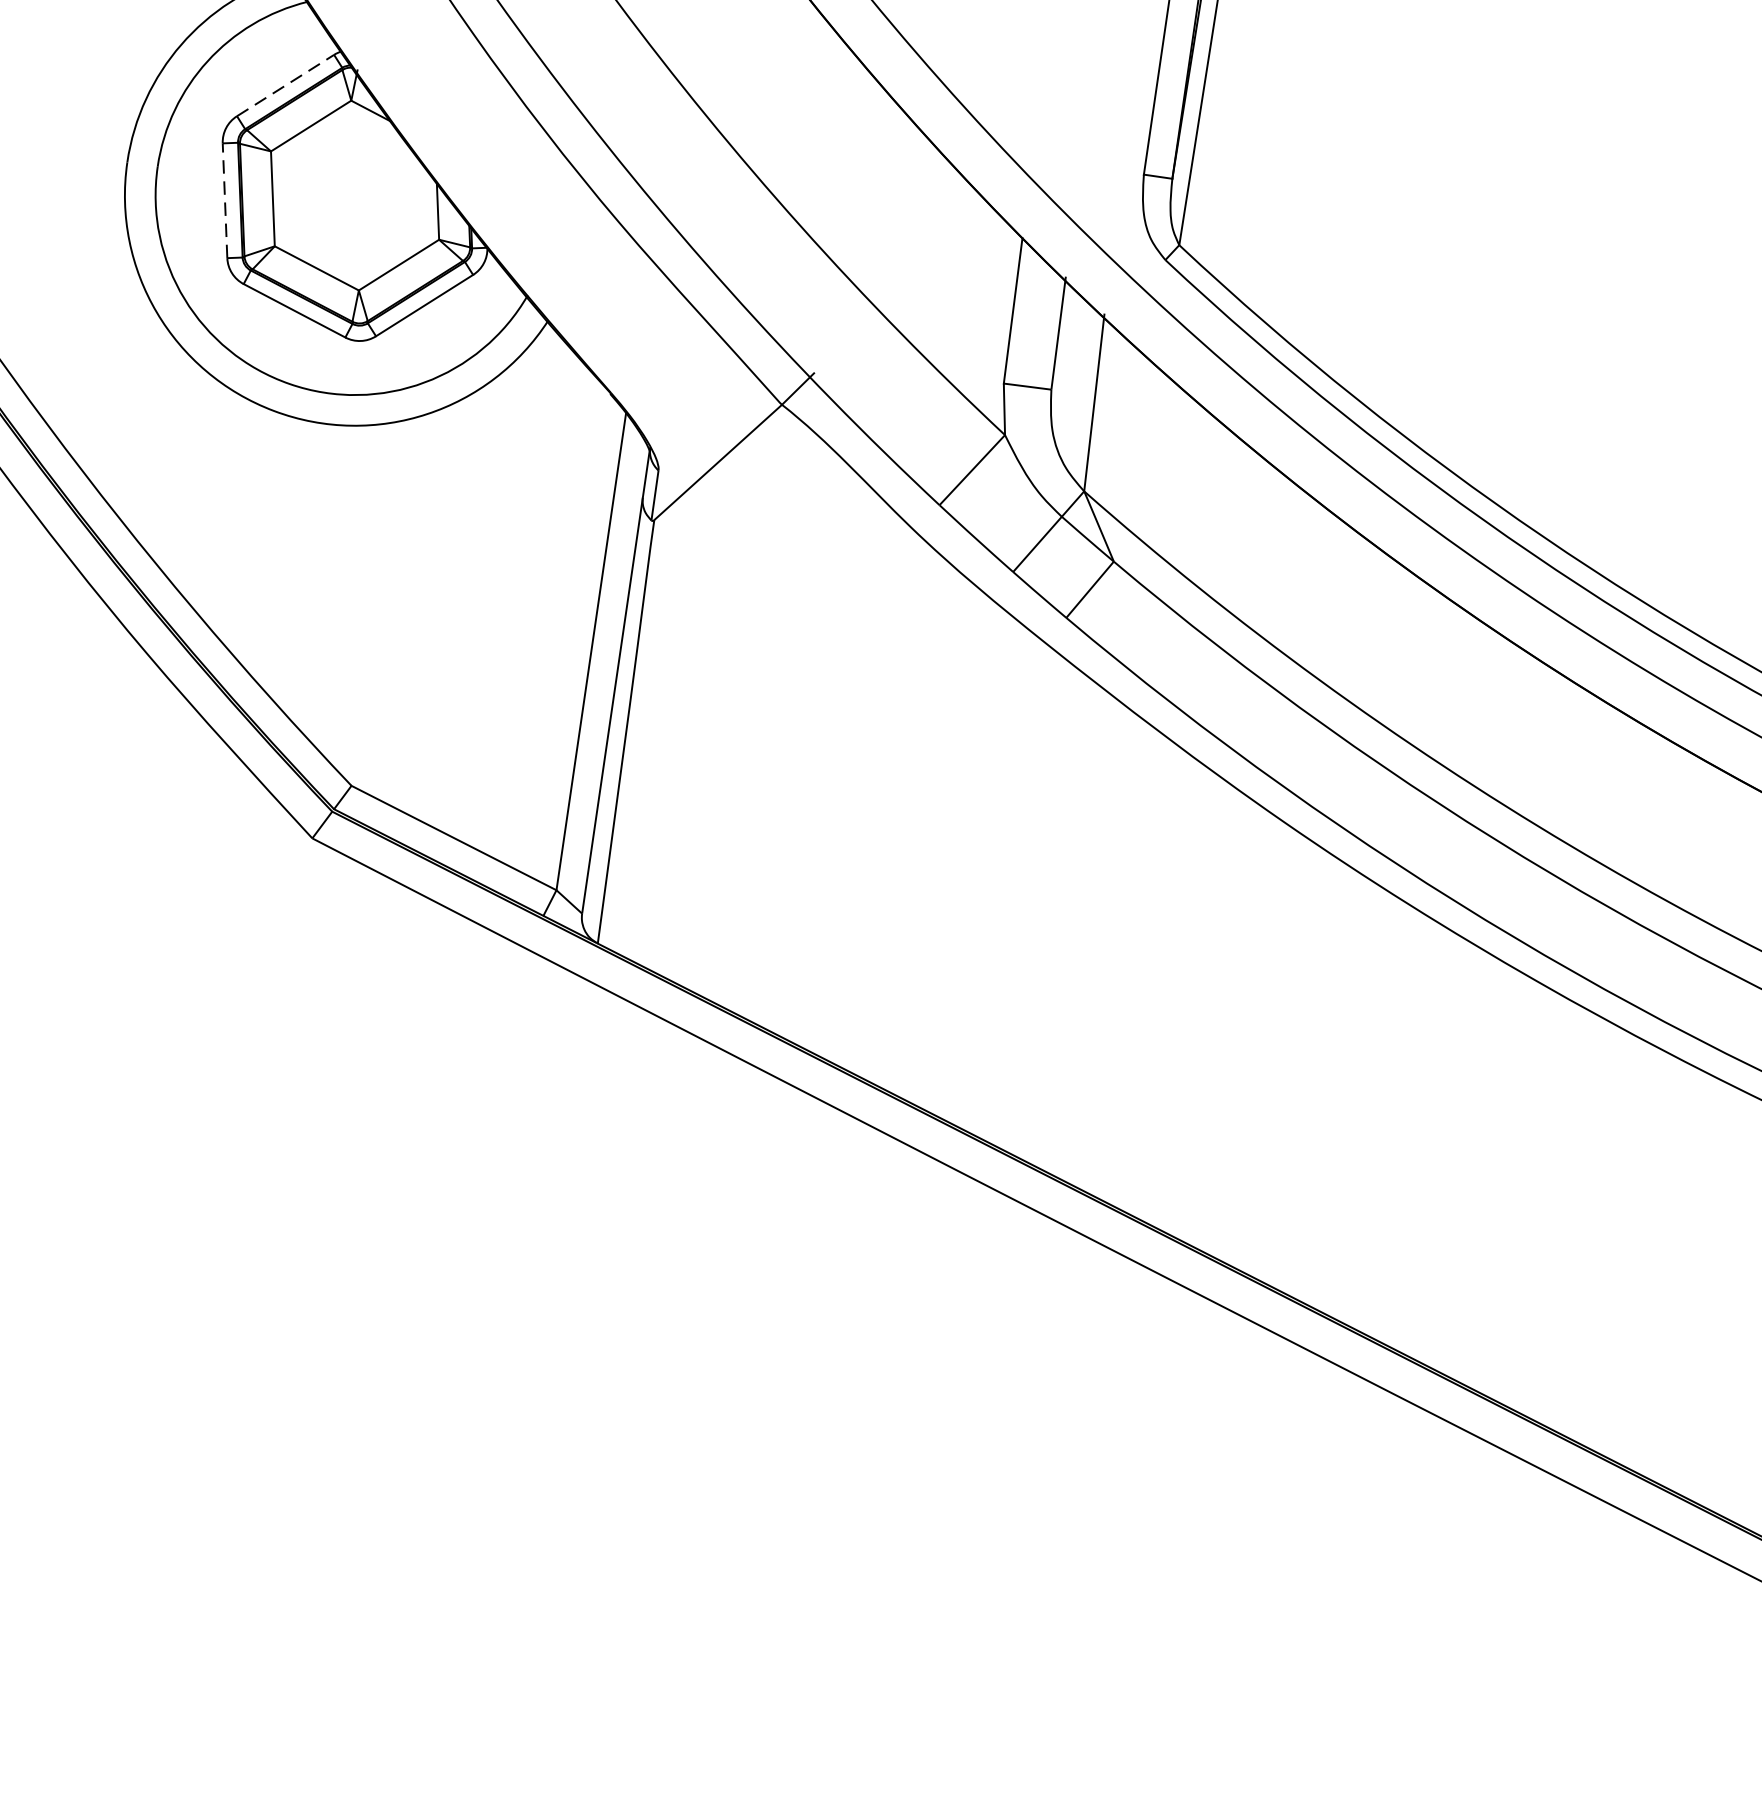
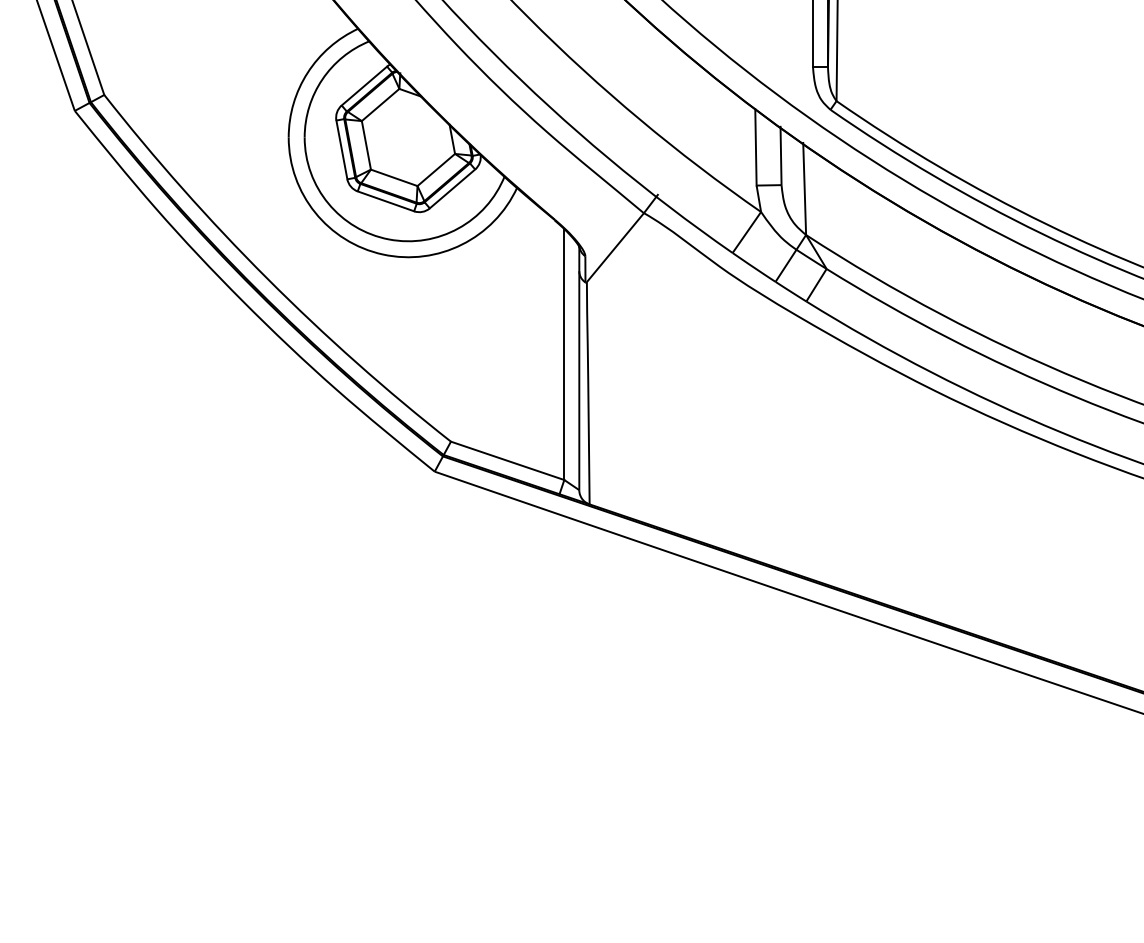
line: (285, 86) -> (364, 86), dashed -> solid
line: (224, 199) -> (341, 149), dashed -> solid

